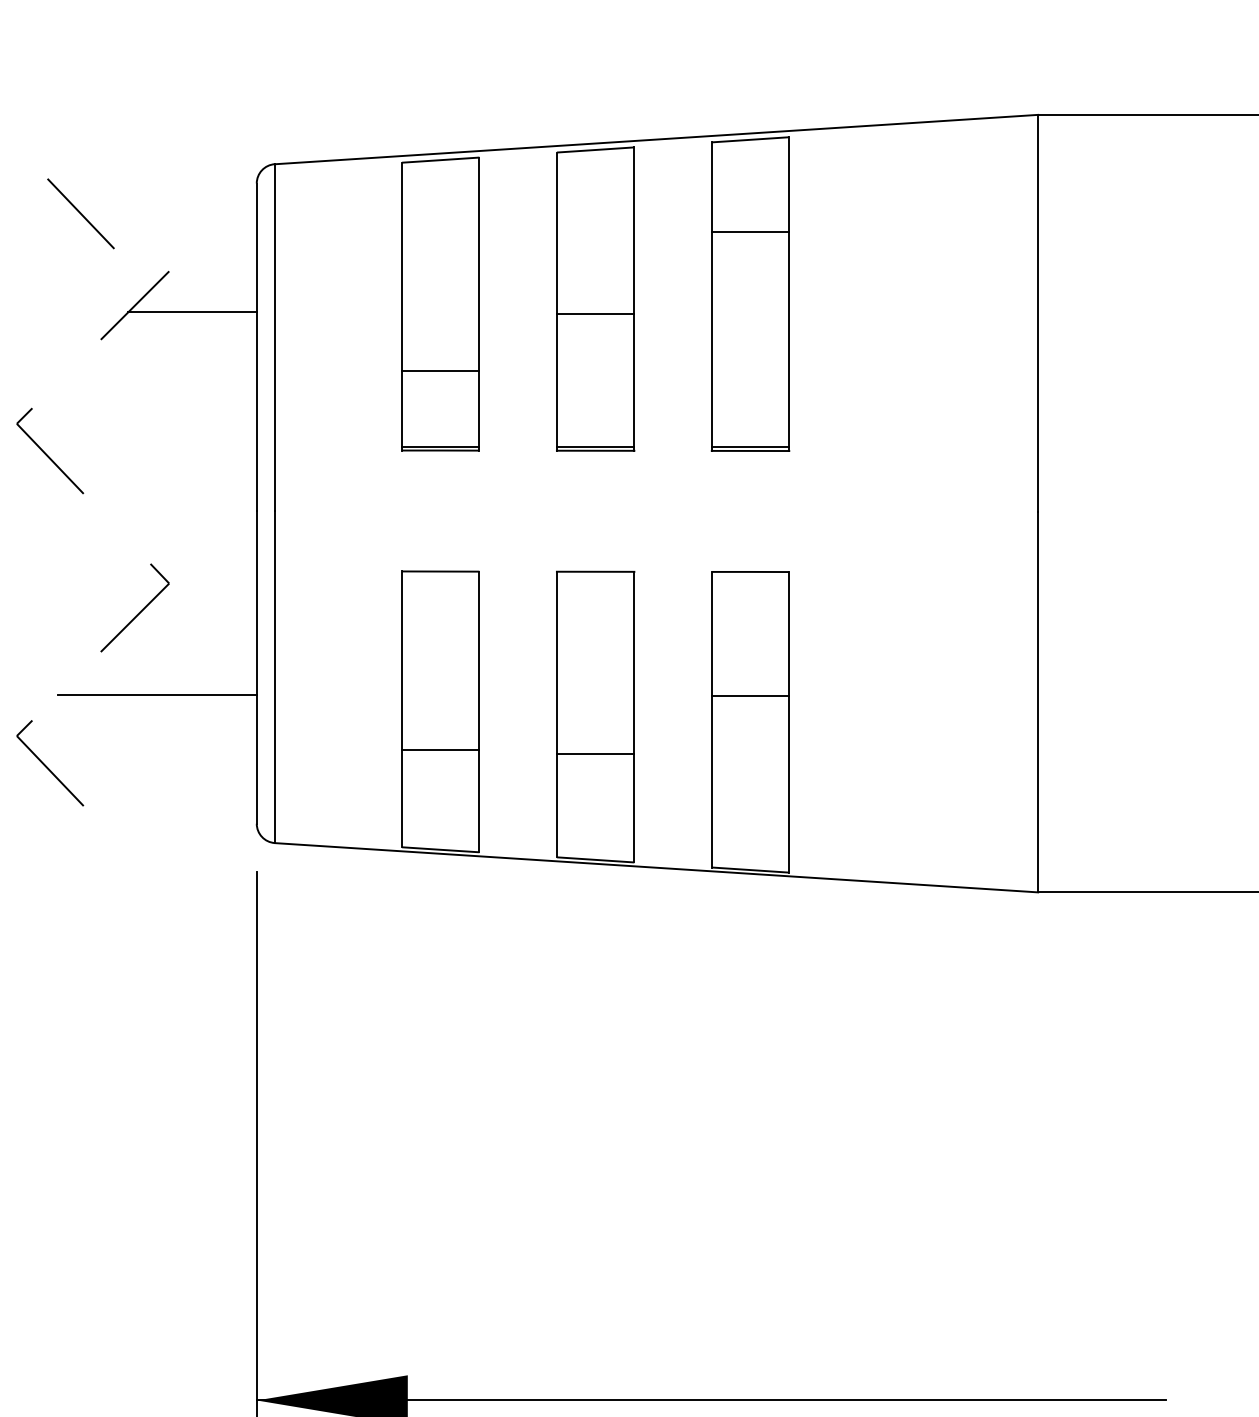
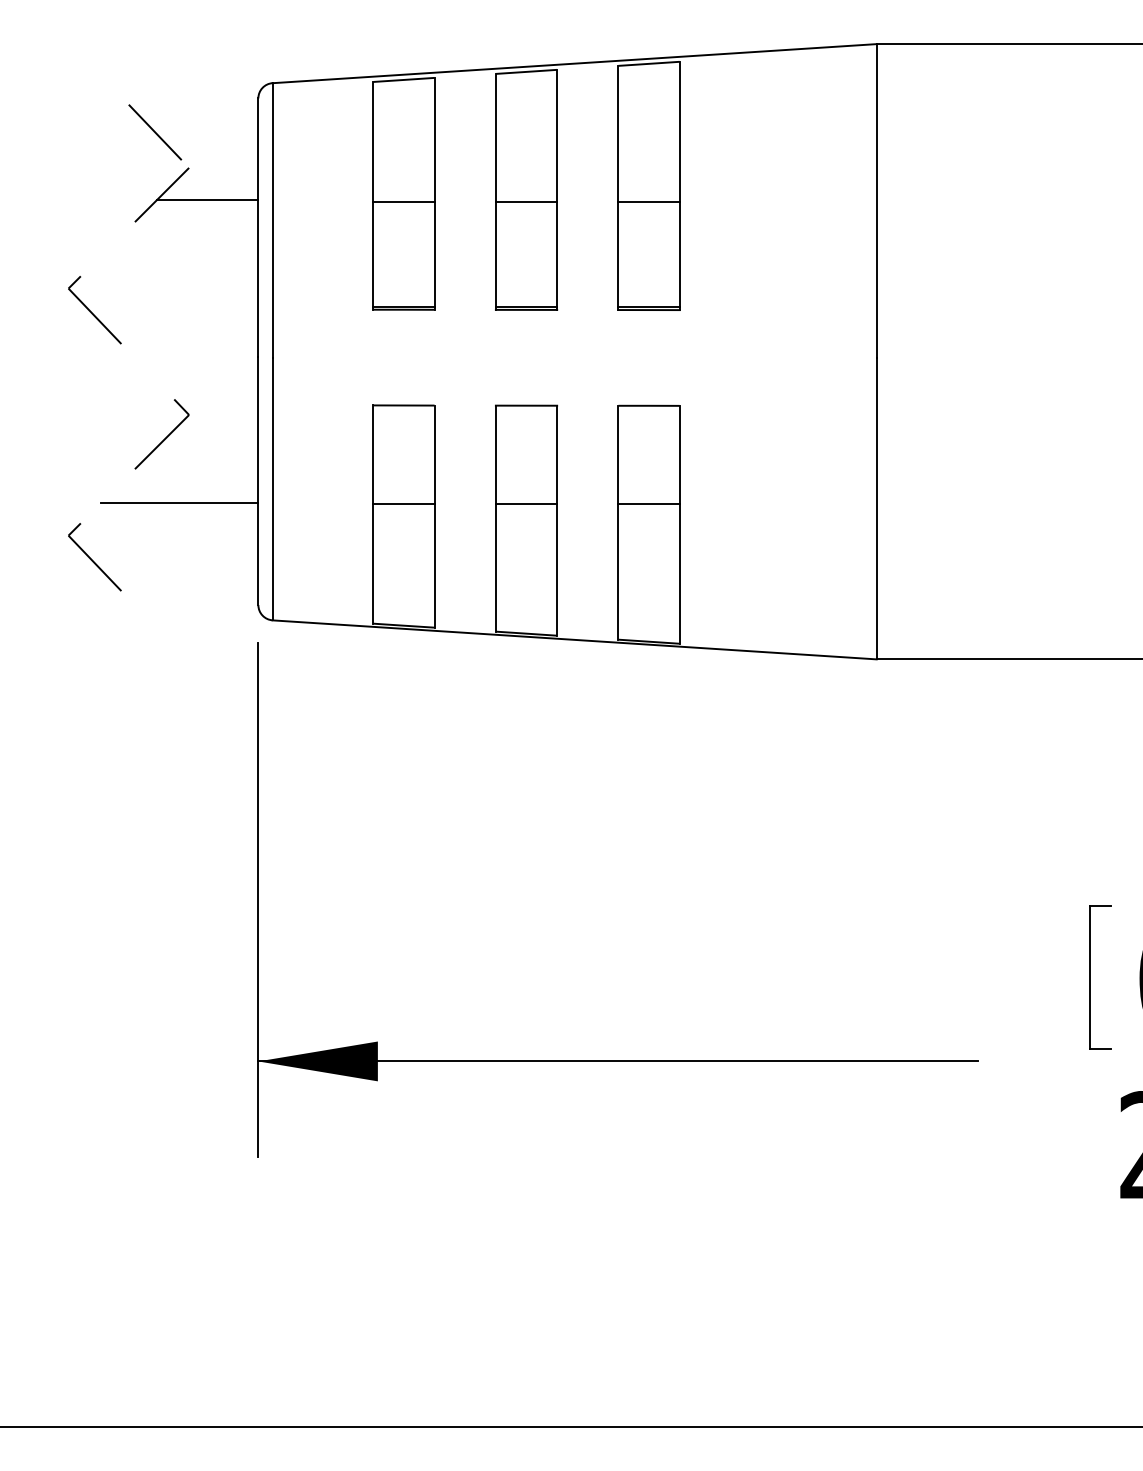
line: (81, 213) -> (155, 132), moved
line: (749, 231) -> (648, 201), moved
line: (440, 370) -> (403, 201), moved
line: (440, 749) -> (403, 503), moved
line: (595, 753) -> (526, 503), moved

